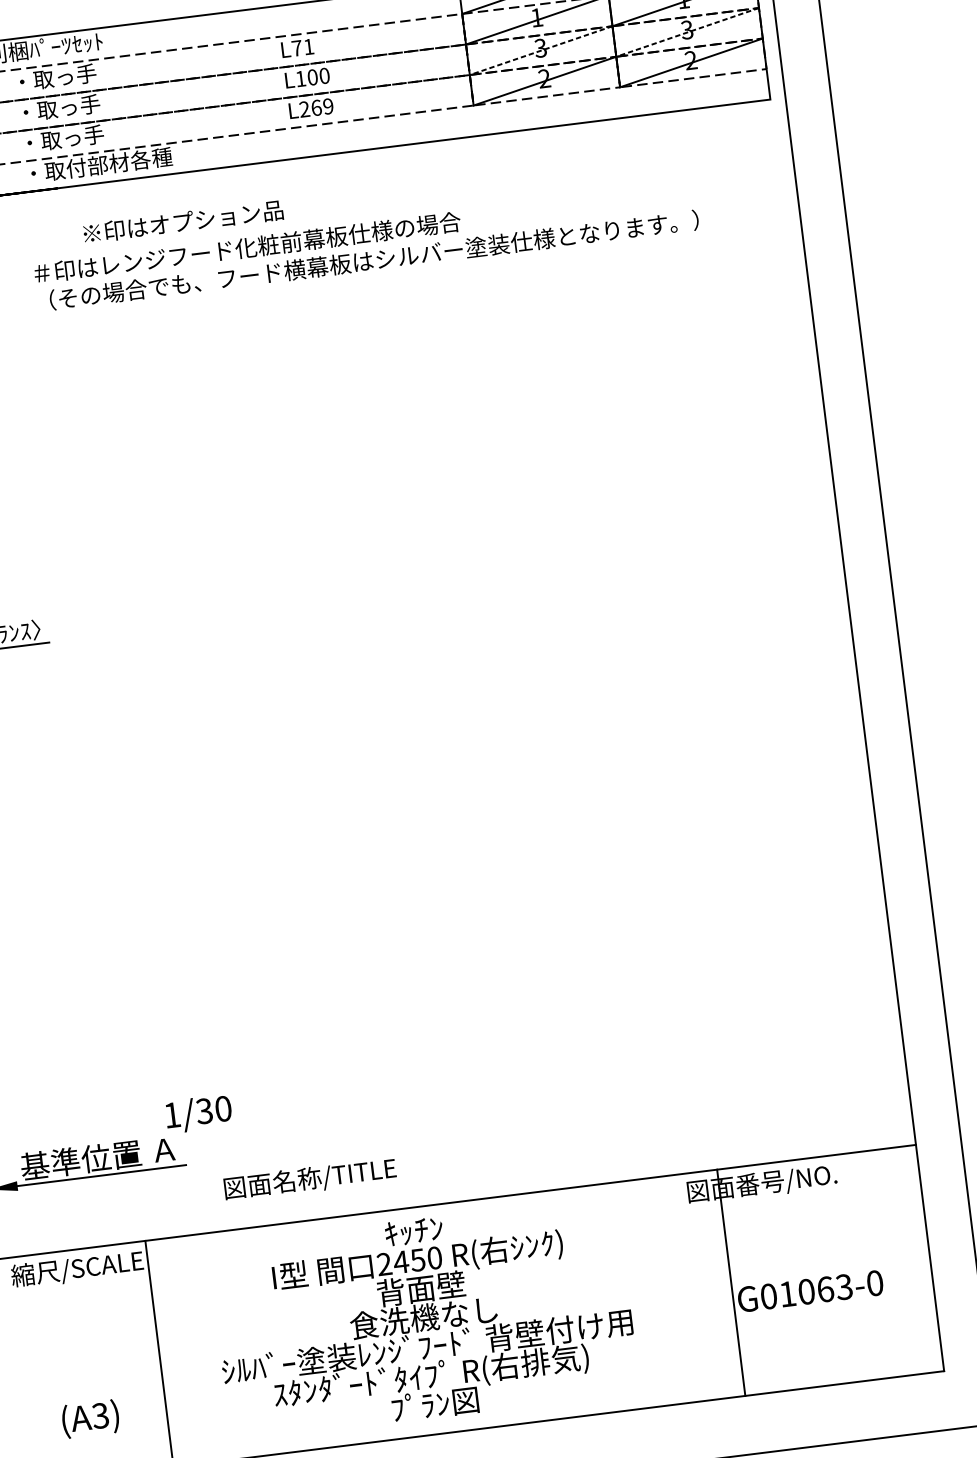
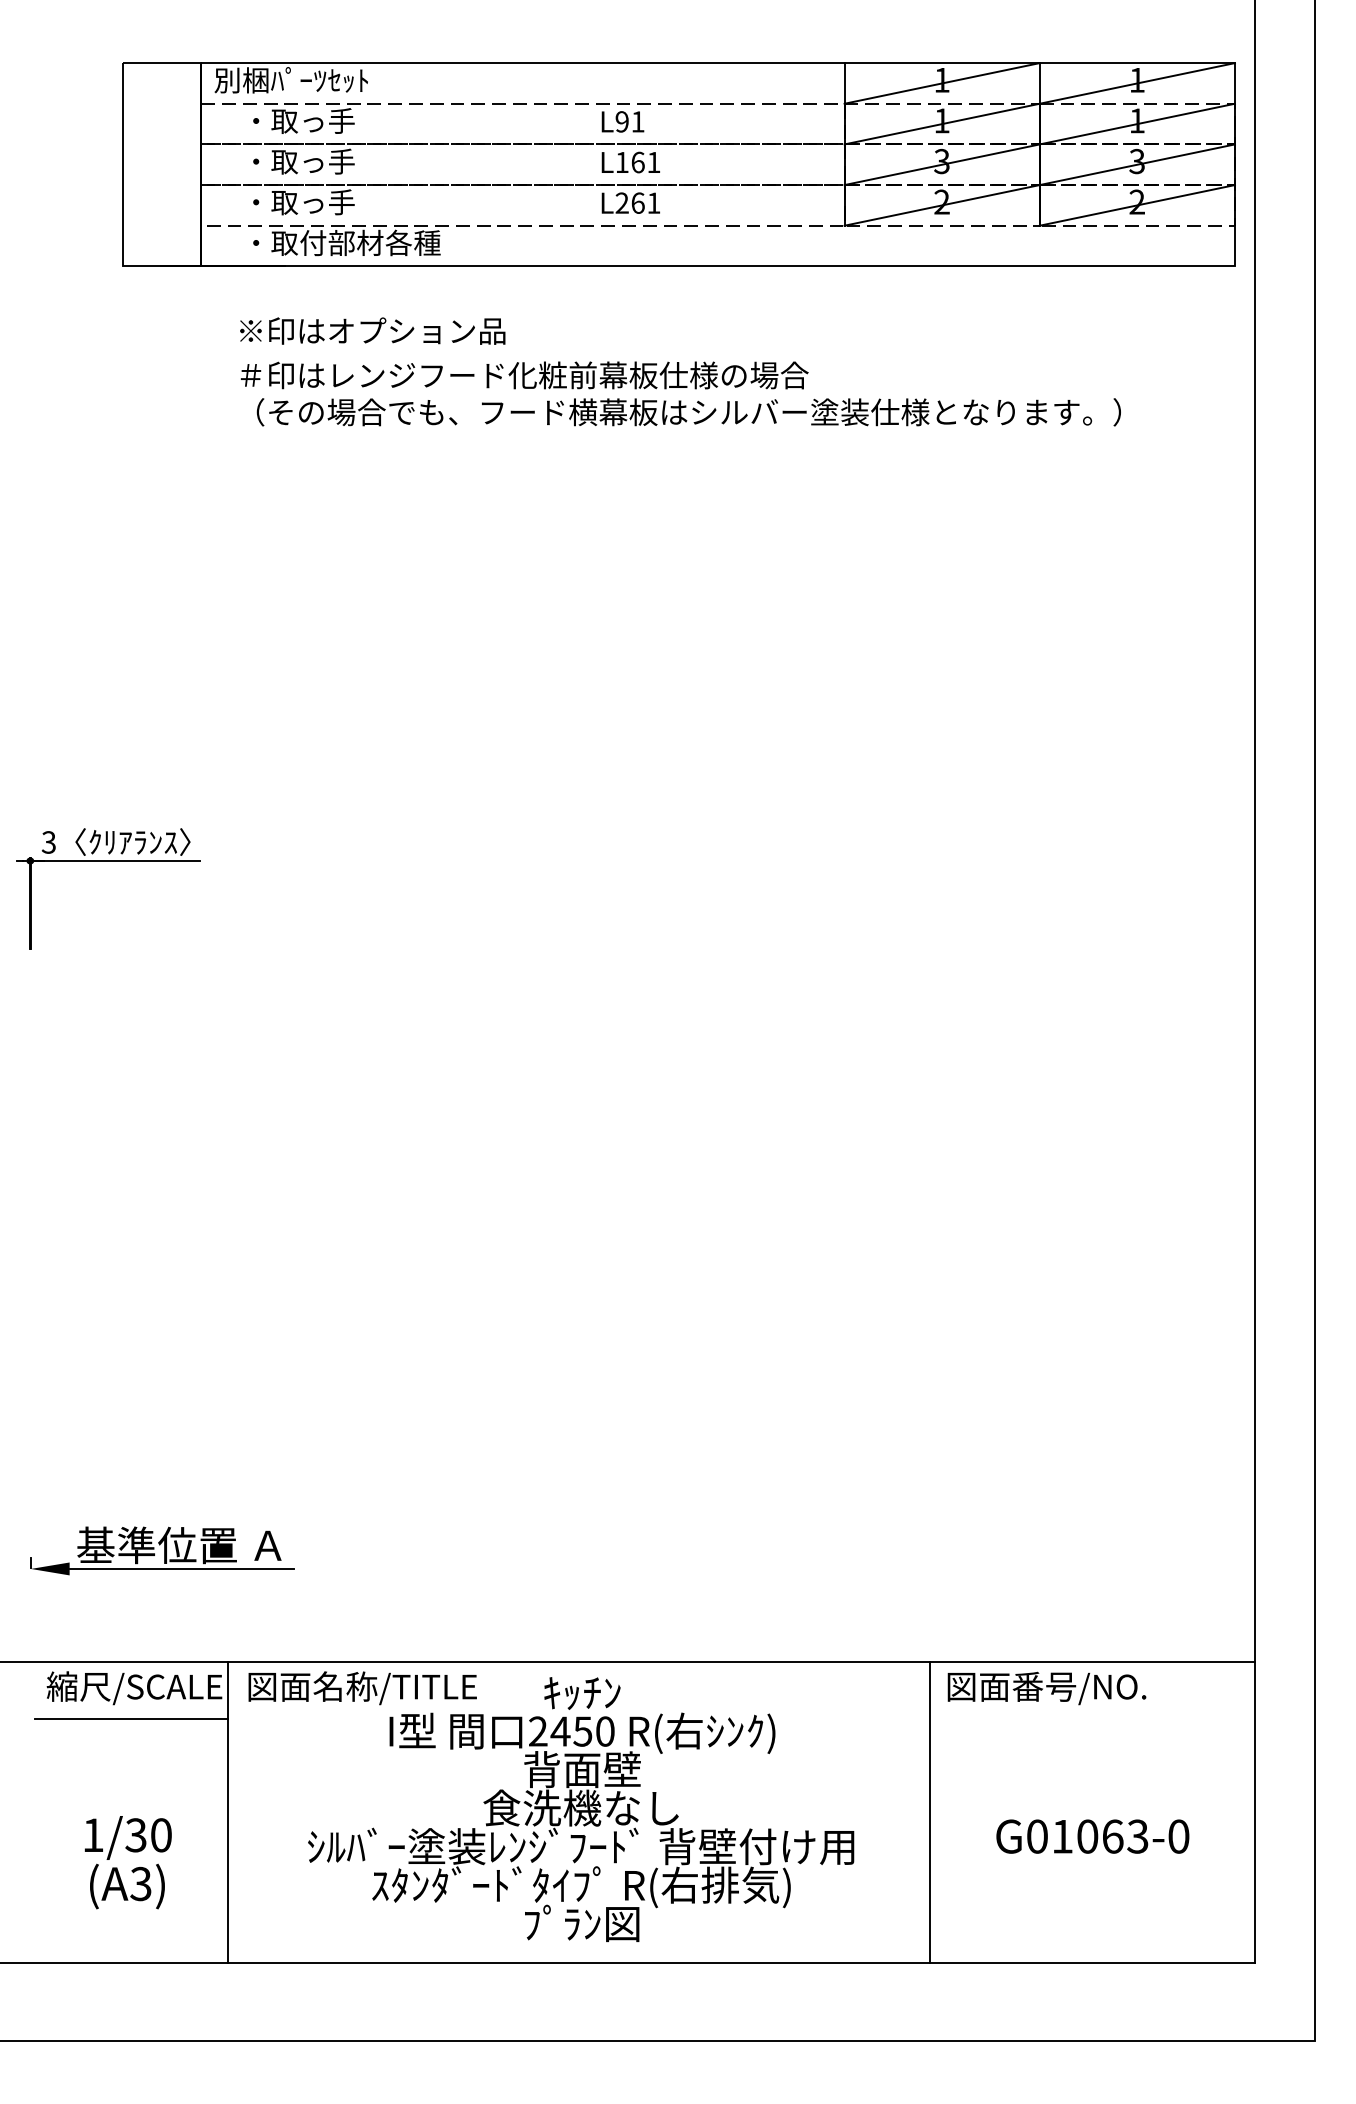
line: (687, 32) -> (1137, 164), dashed -> solid
text: (296, 48) -> (621, 121), L71 -> L91
line: (541, 50) -> (942, 164), dashed -> solid
text: (318, 76) -> (645, 162), L100 -> L161
text: (328, 105) -> (653, 202), L269 -> L261
text: (183, 221) -> (372, 330), moved
text: (198, 1113) -> (127, 1837), moved
text: (310, 1179) -> (362, 1688), moved
line: (731, 1282) -> (930, 1812), moved
line: (77, 1292) -> (131, 1718), added

